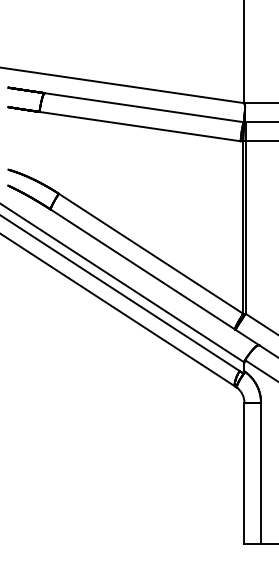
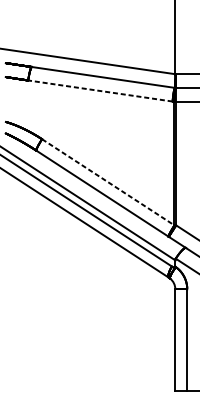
line: (140, 126) -> (100, 90), solid -> dashed
line: (151, 254) -> (108, 182), solid -> dashed

